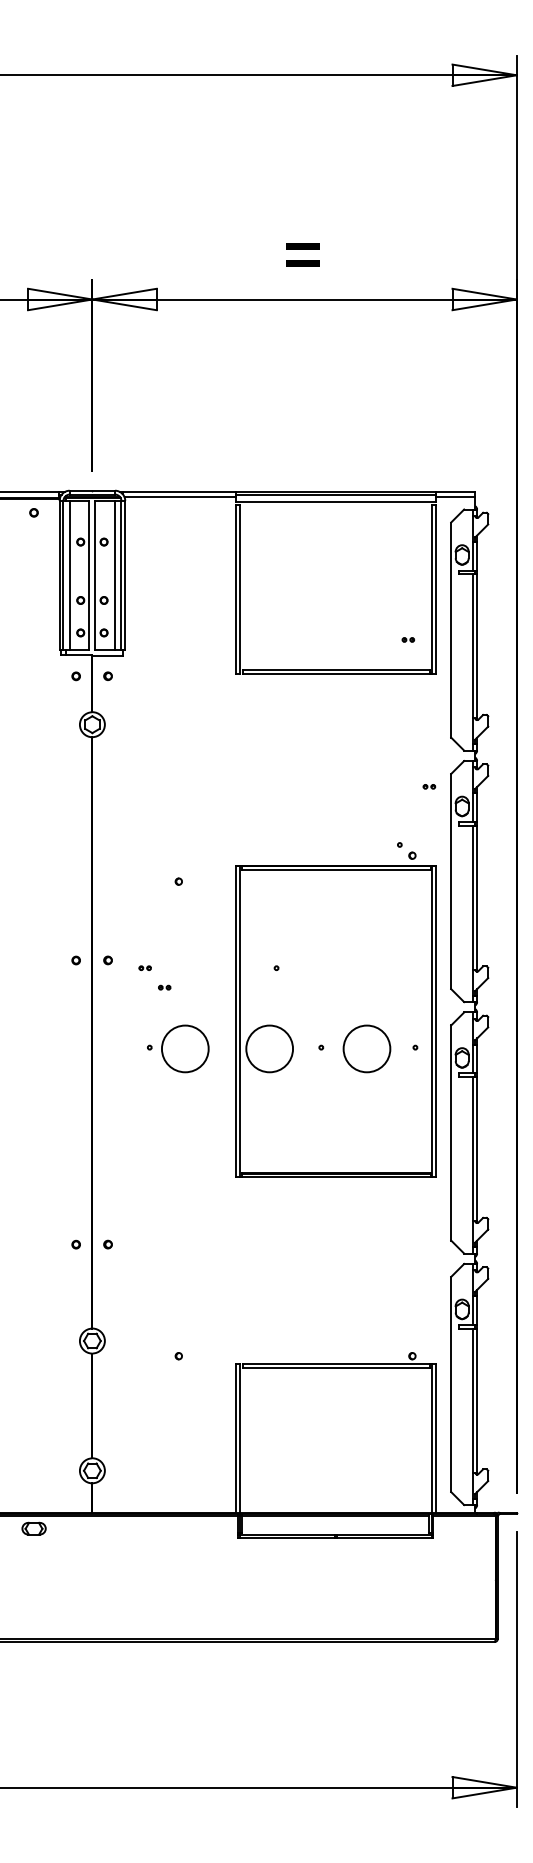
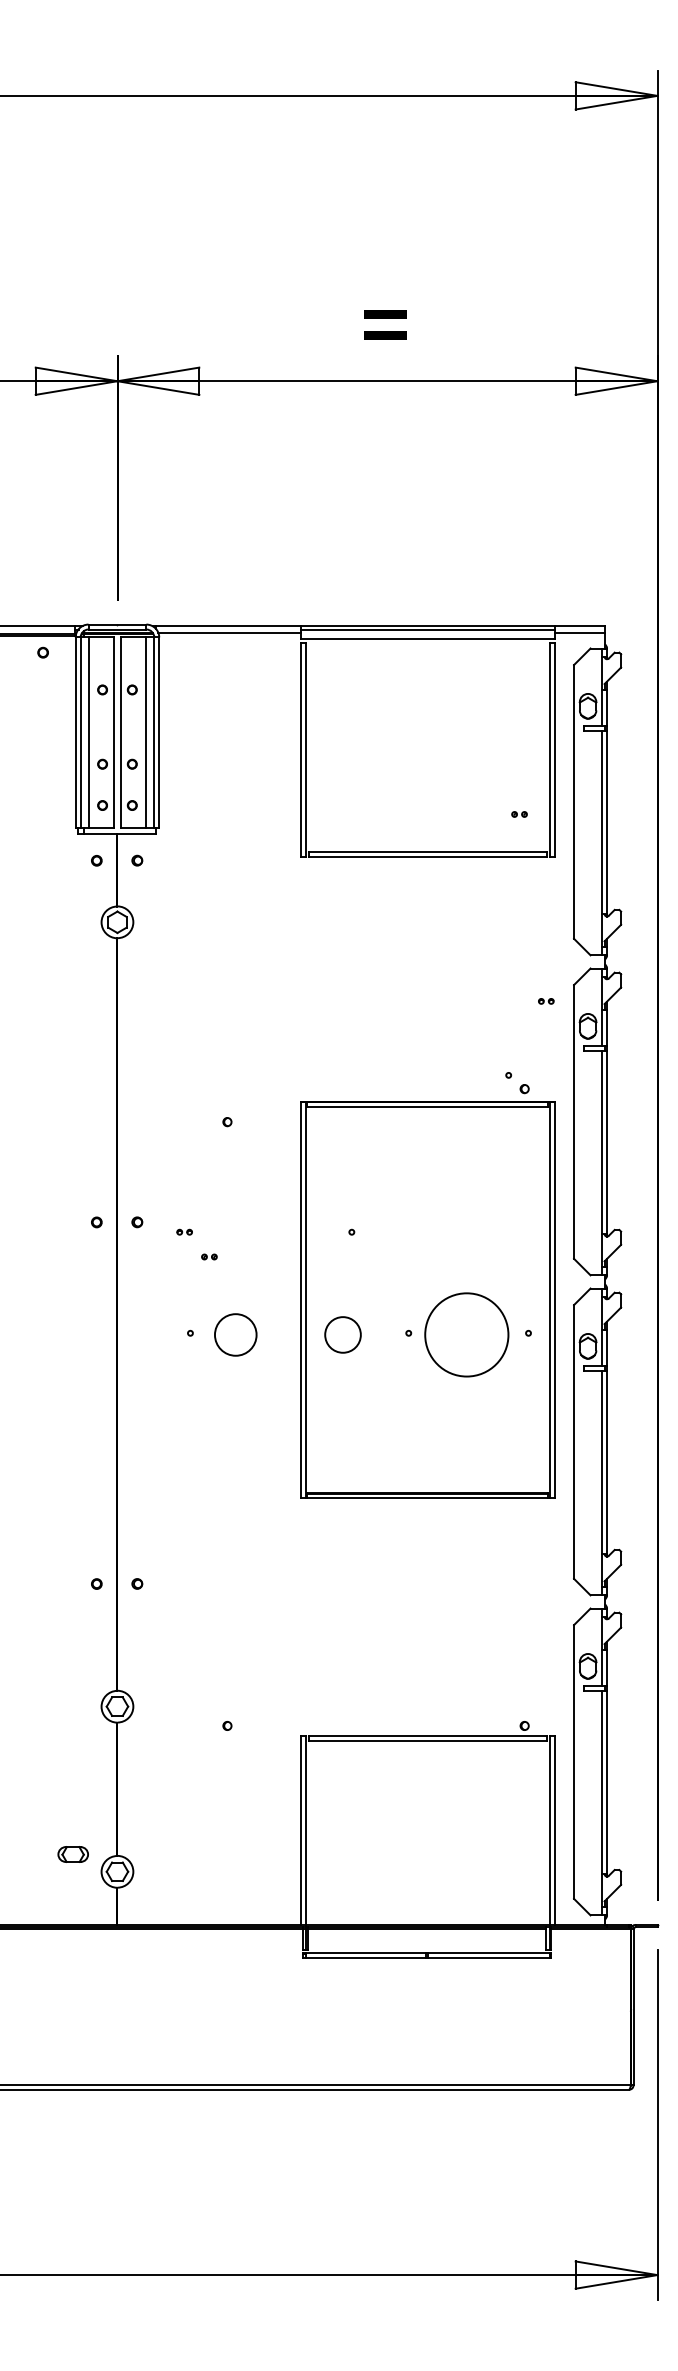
circle: (185, 1048) -> (235, 1334), size x0.7
circle: (269, 1048) -> (342, 1334), size x0.6
circle: (366, 1048) -> (466, 1334), size x1.4
part: (33, 1528) -> (72, 1854), moved

